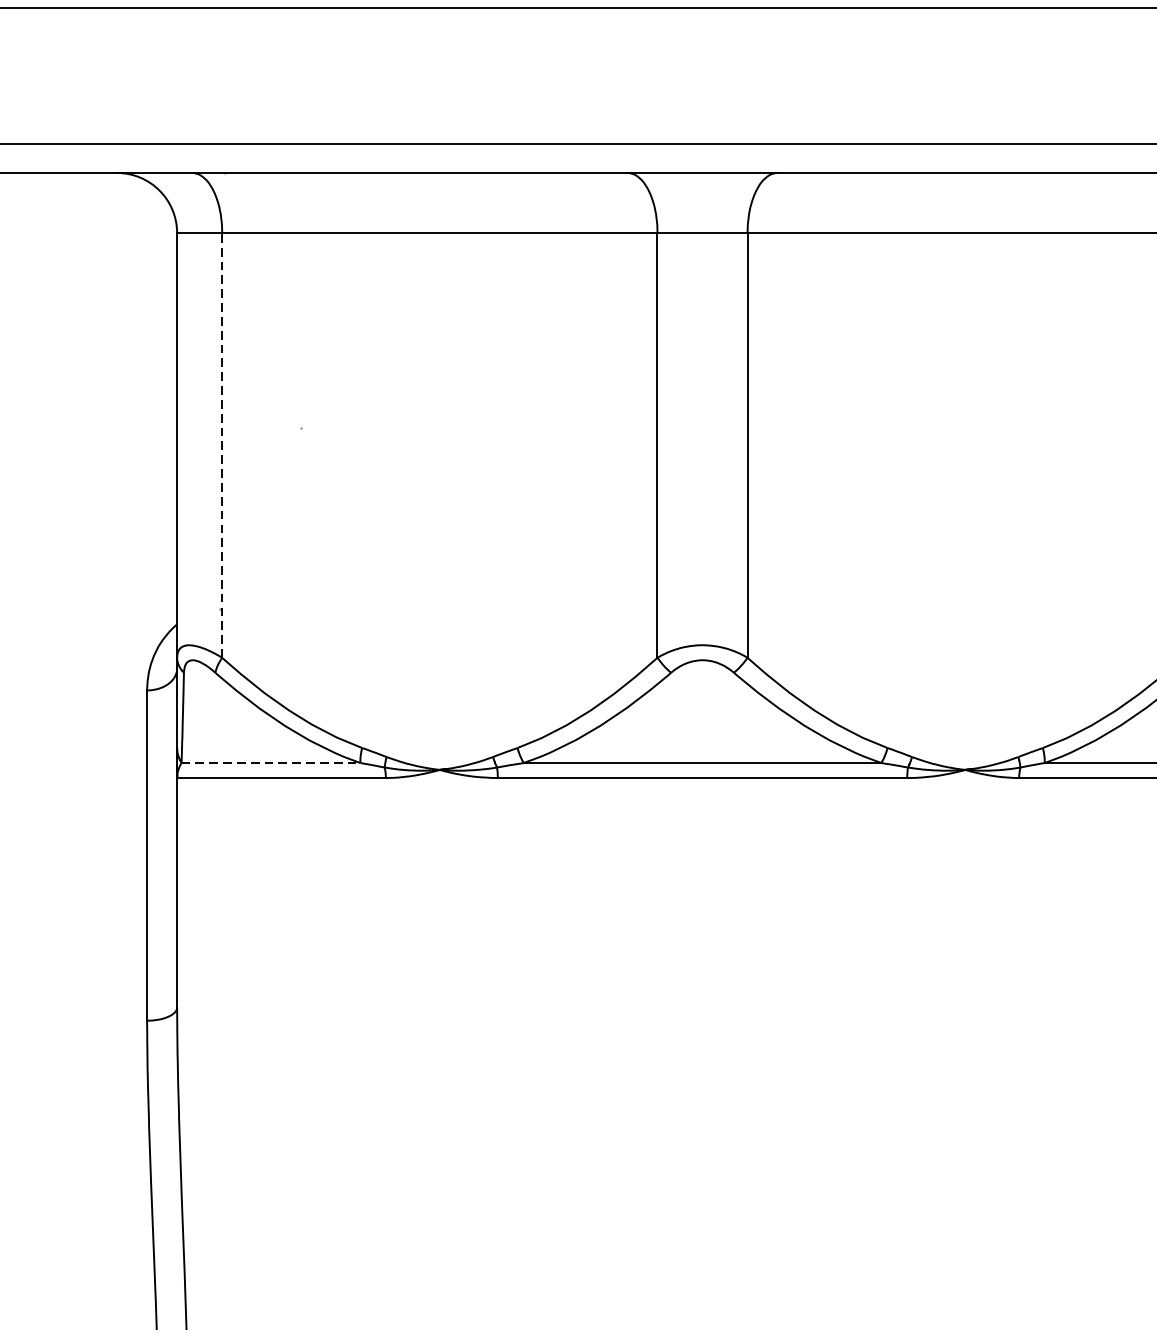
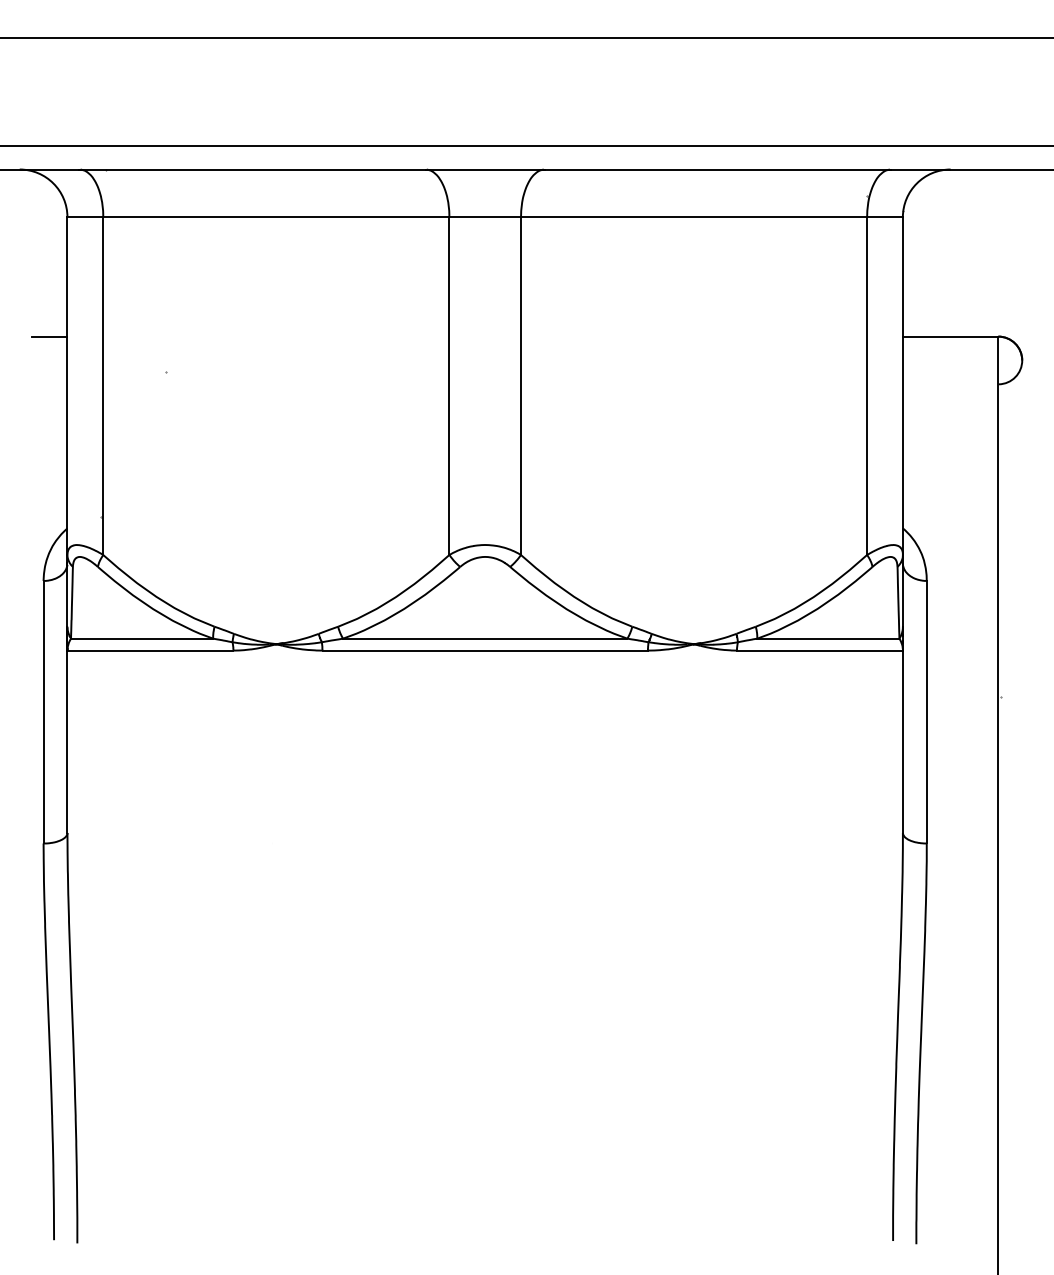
line: (154, 382) -> (49, 336), added
line: (222, 445) -> (103, 386), dashed -> solid
line: (271, 762) -> (142, 638), dashed -> solid

